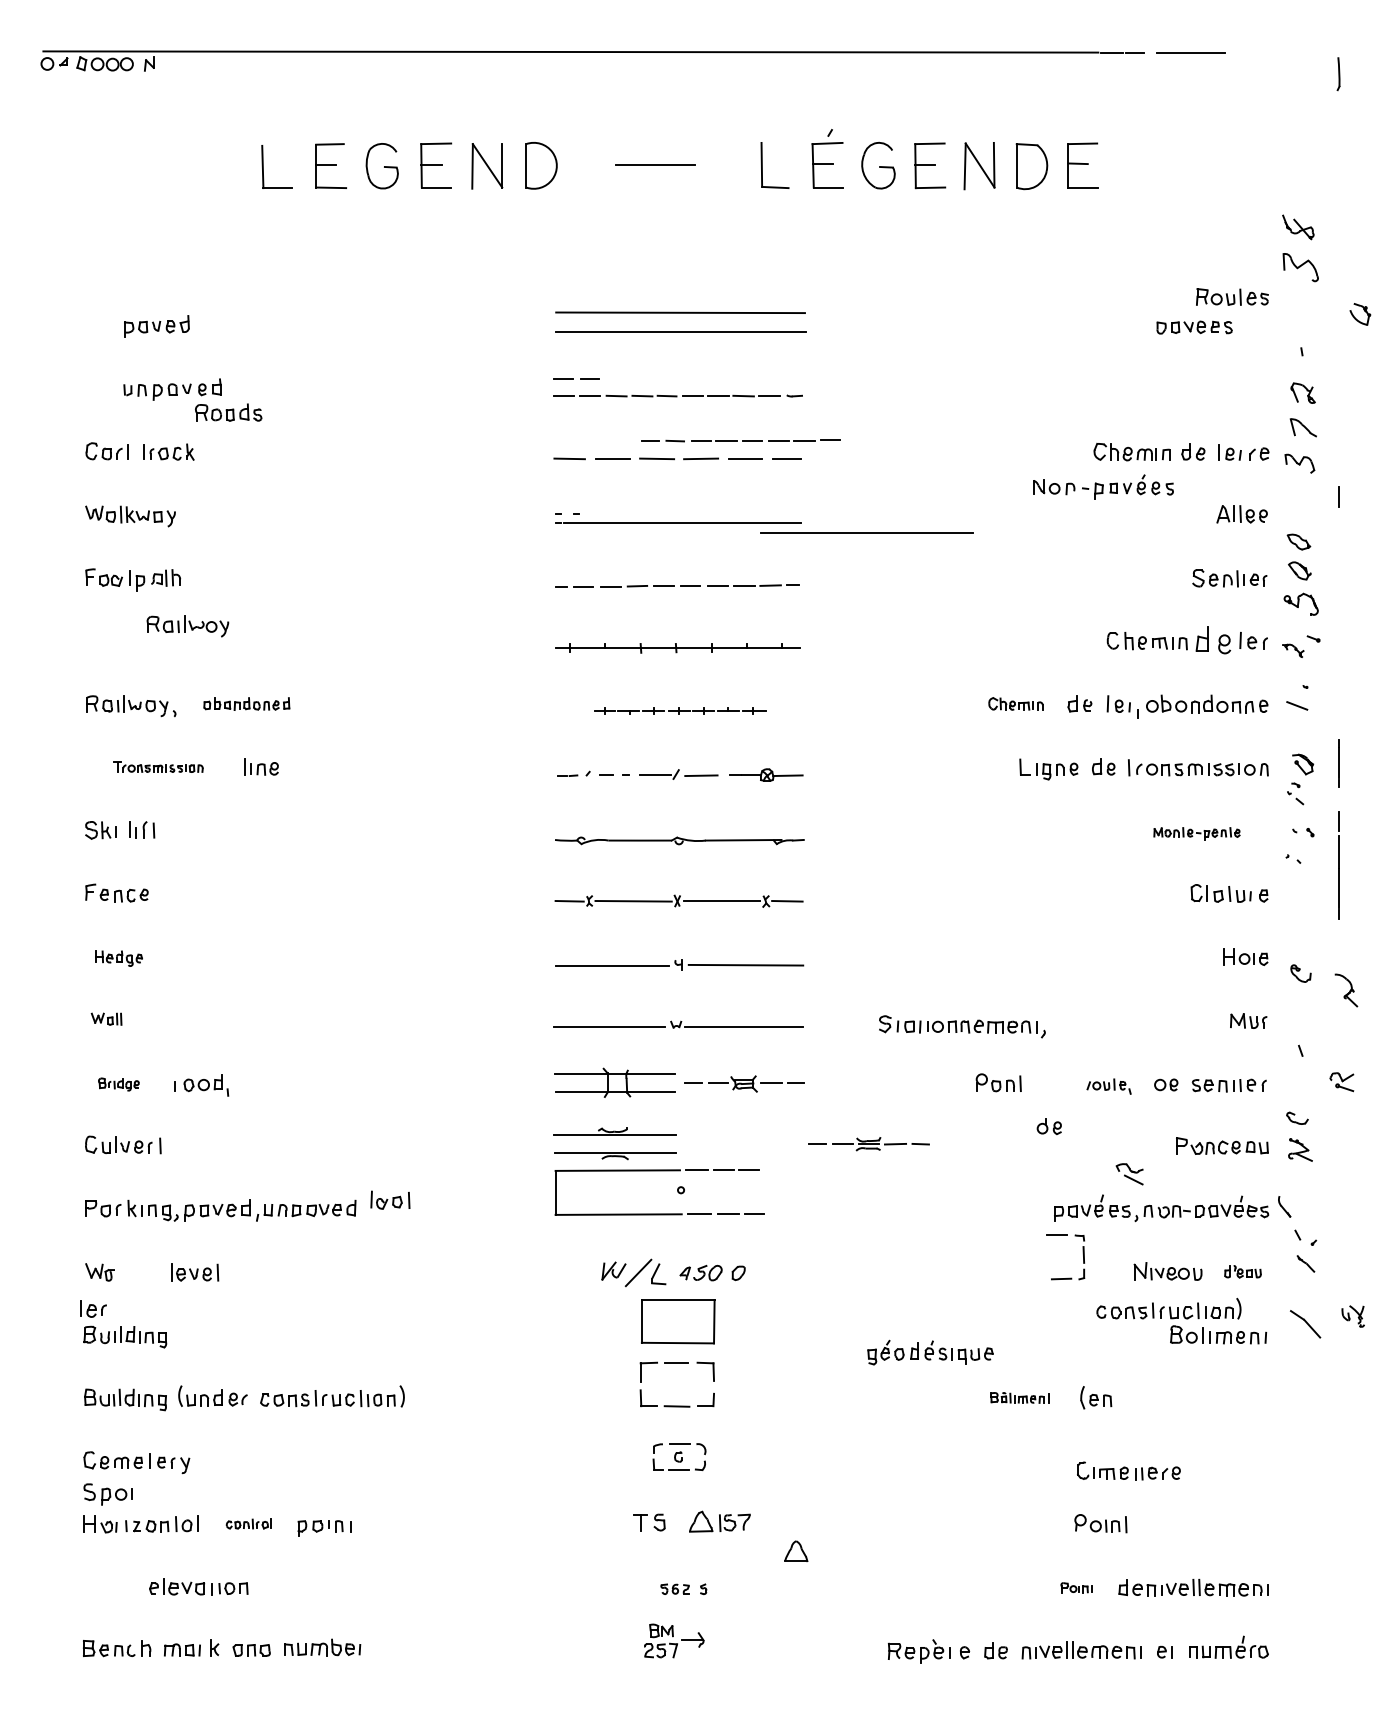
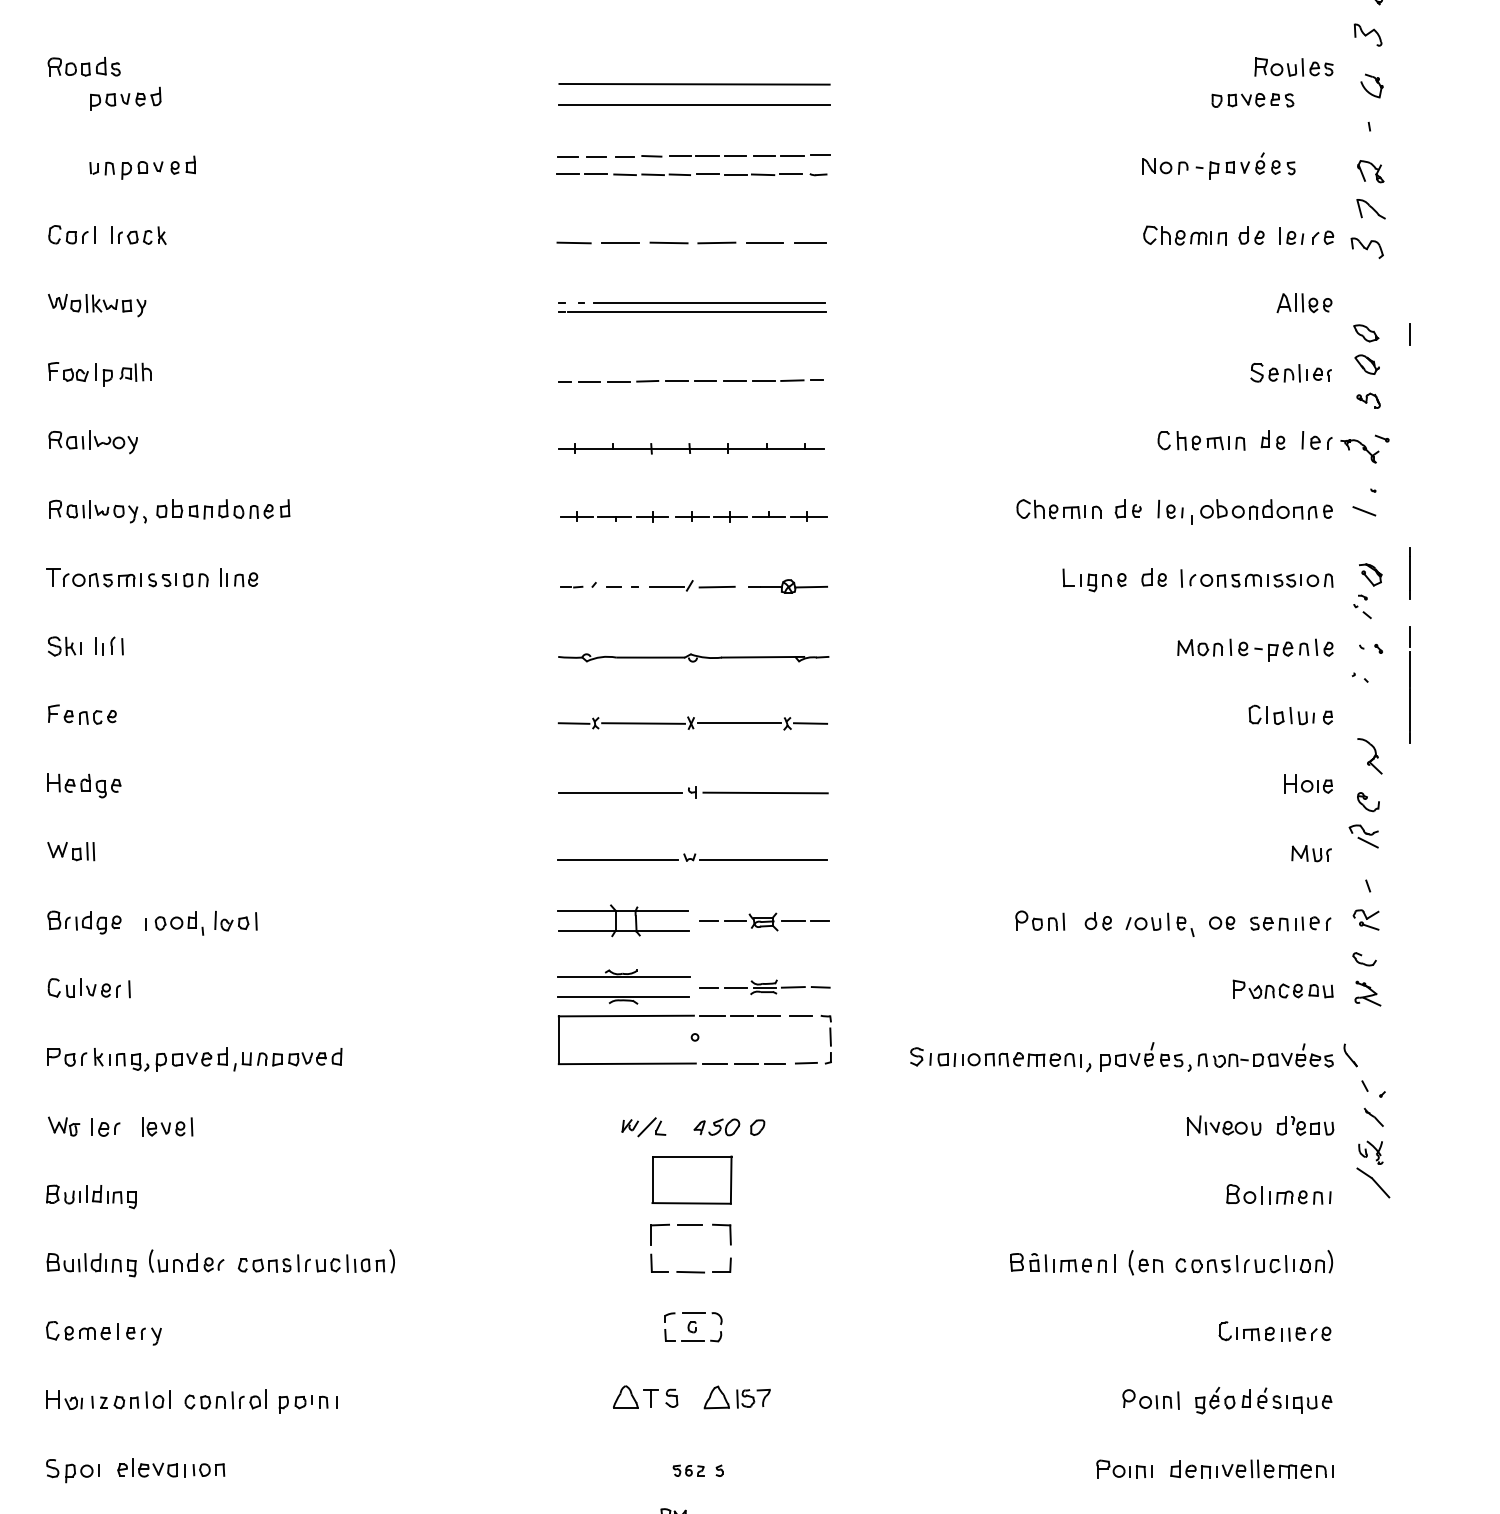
part: (1300, 267) -> (1367, 35), size x0.71
part: (1360, 314) -> (1372, 86), moved
part: (228, 412) -> (84, 66), moved
part: (740, 440) -> (722, 155), moved
part: (1103, 486) -> (1219, 165), moved
line: (1338, 496) -> (1409, 333), moved
line: (866, 532) -> (708, 302), moved
part: (1300, 603) -> (1367, 400), size x0.62
part: (187, 626) -> (92, 442), moved
part: (1212, 640) -> (1272, 440), size x0.62
part: (1293, 650) -> (1360, 451), size x1.67
part: (246, 703) -> (223, 508), size x1.43
part: (1015, 703) -> (1058, 508), size x1.43
part: (680, 710) -> (694, 516), size x1.43
part: (158, 767) -> (127, 578), size x1.67
part: (1196, 833) -> (1254, 649), size x1.67
part: (118, 958) -> (84, 785), size x1.43
part: (1346, 990) -> (1370, 756), moved
part: (106, 1019) -> (70, 851), size x1.43
part: (962, 1026) -> (1000, 1059), moved
part: (1341, 1082) -> (1365, 920), moved
part: (118, 1084) -> (84, 922), size x1.67
part: (1108, 1086) -> (1159, 924), size x1.43
part: (1048, 1126) -> (1097, 921), moved
part: (868, 1144) -> (763, 987), moved
part: (1129, 1174) -> (1363, 836), moved
part: (390, 1199) -> (236, 920), moved
part: (1082, 1254) -> (829, 1036), moved
part: (1242, 1271) -> (1304, 1125), size x1.43
part: (633, 1272) -> (643, 1126), size x0.62
part: (93, 1308) -> (105, 1126), moved
part: (1168, 1308) -> (1253, 1261), moved
part: (1352, 1316) -> (1370, 1152), moved
part: (930, 1352) -> (1263, 1400), moved
part: (1019, 1397) -> (1062, 1262), size x1.67
part: (1128, 1470) -> (1274, 1330), moved
part: (107, 1494) -> (72, 1471), moved
part: (248, 1523) -> (225, 1399), size x1.67
part: (796, 1550) -> (626, 1396), moved
part: (1076, 1587) -> (1124, 1468), size x1.67

